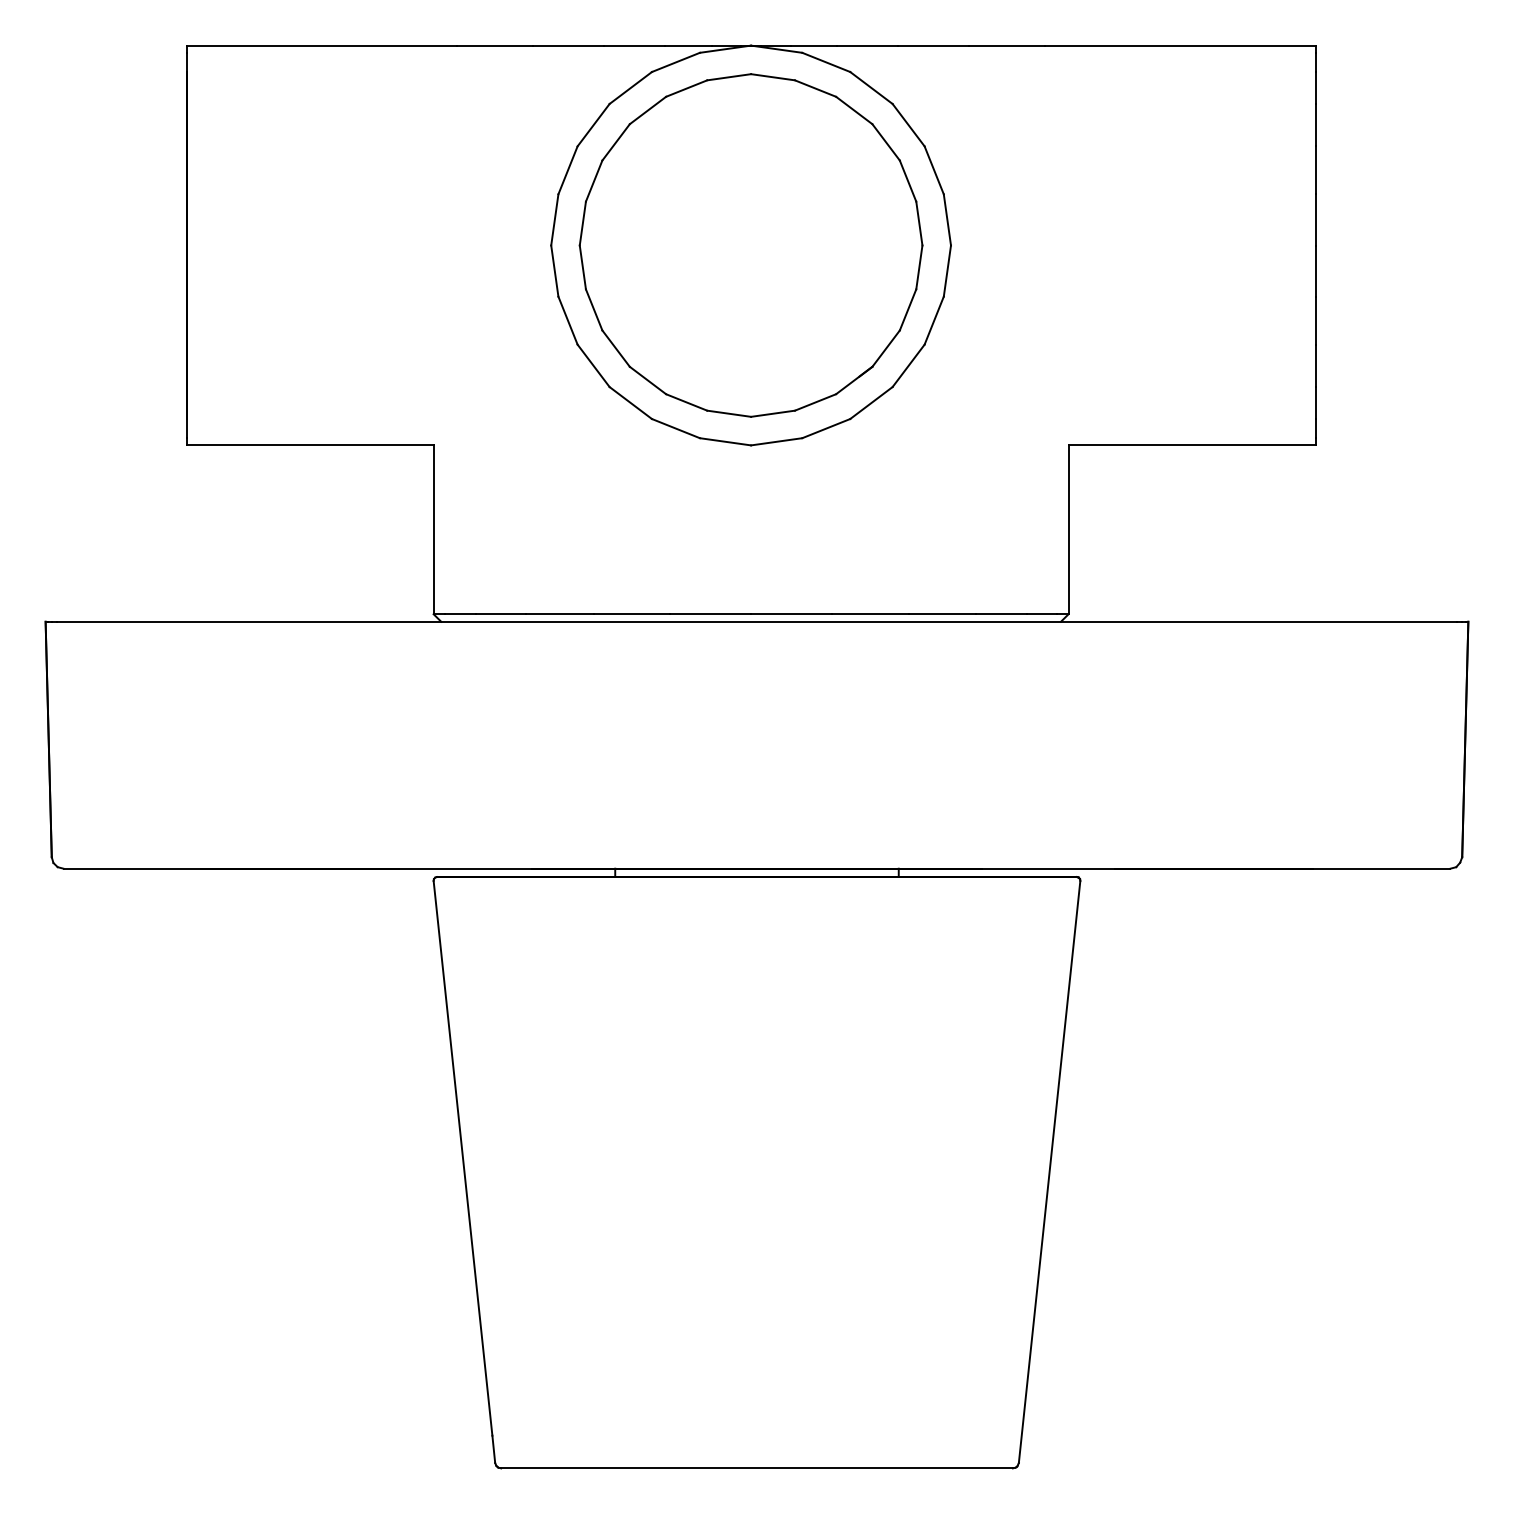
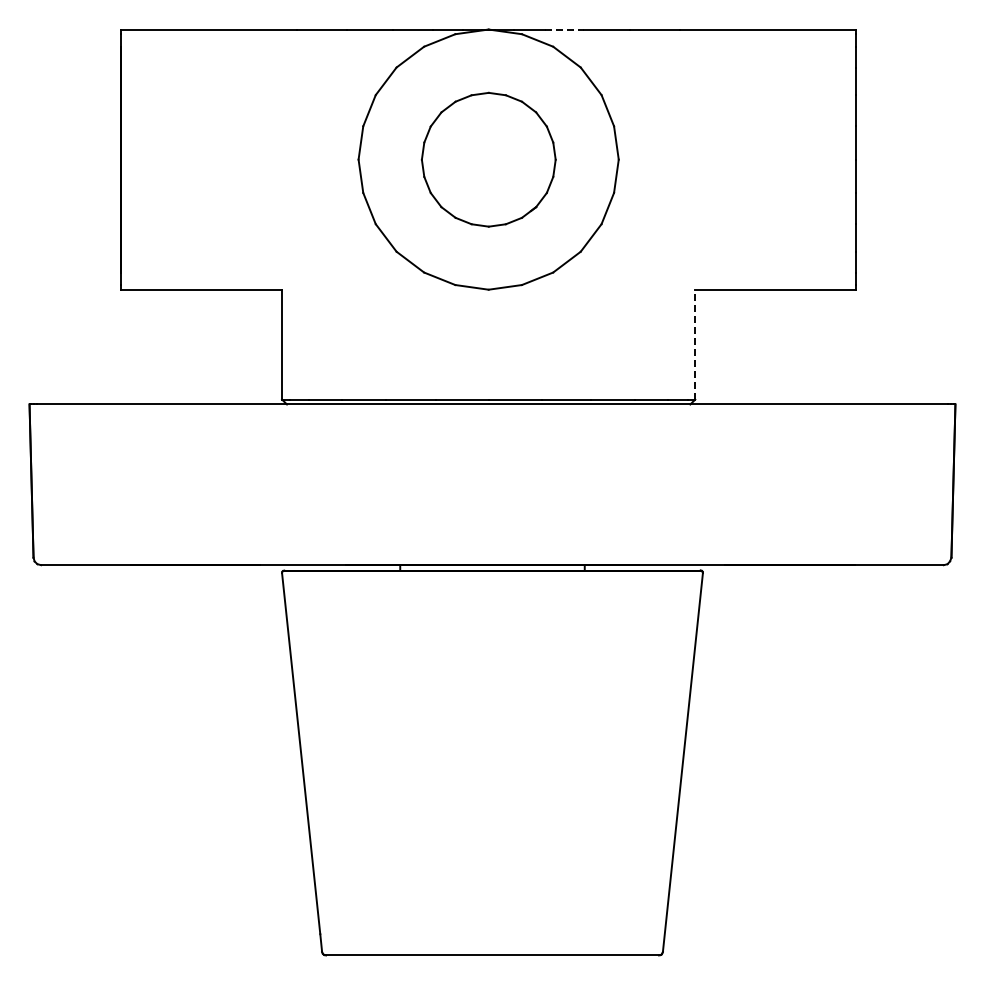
line: (867, 45) -> (564, 29), solid -> dashed
part: (750, 245) -> (488, 159), size x0.6
line: (1068, 529) -> (695, 344), solid -> dashed

